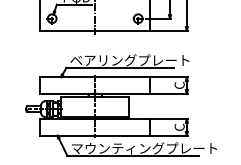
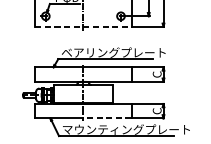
line: (95, 30) -> (83, 26), solid -> dashed
line: (122, 135) -> (107, 118), solid -> dashed

